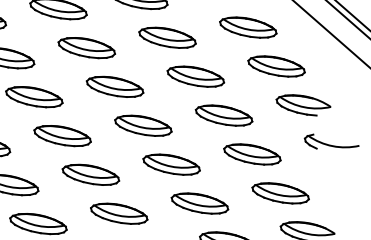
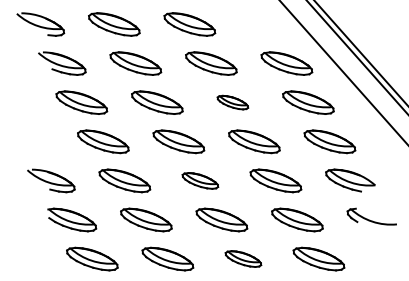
part: (167, 37) -> (232, 102), size x0.6
part: (143, 125) -> (200, 180), size x0.7
part: (199, 202) -> (243, 258), size x0.7

